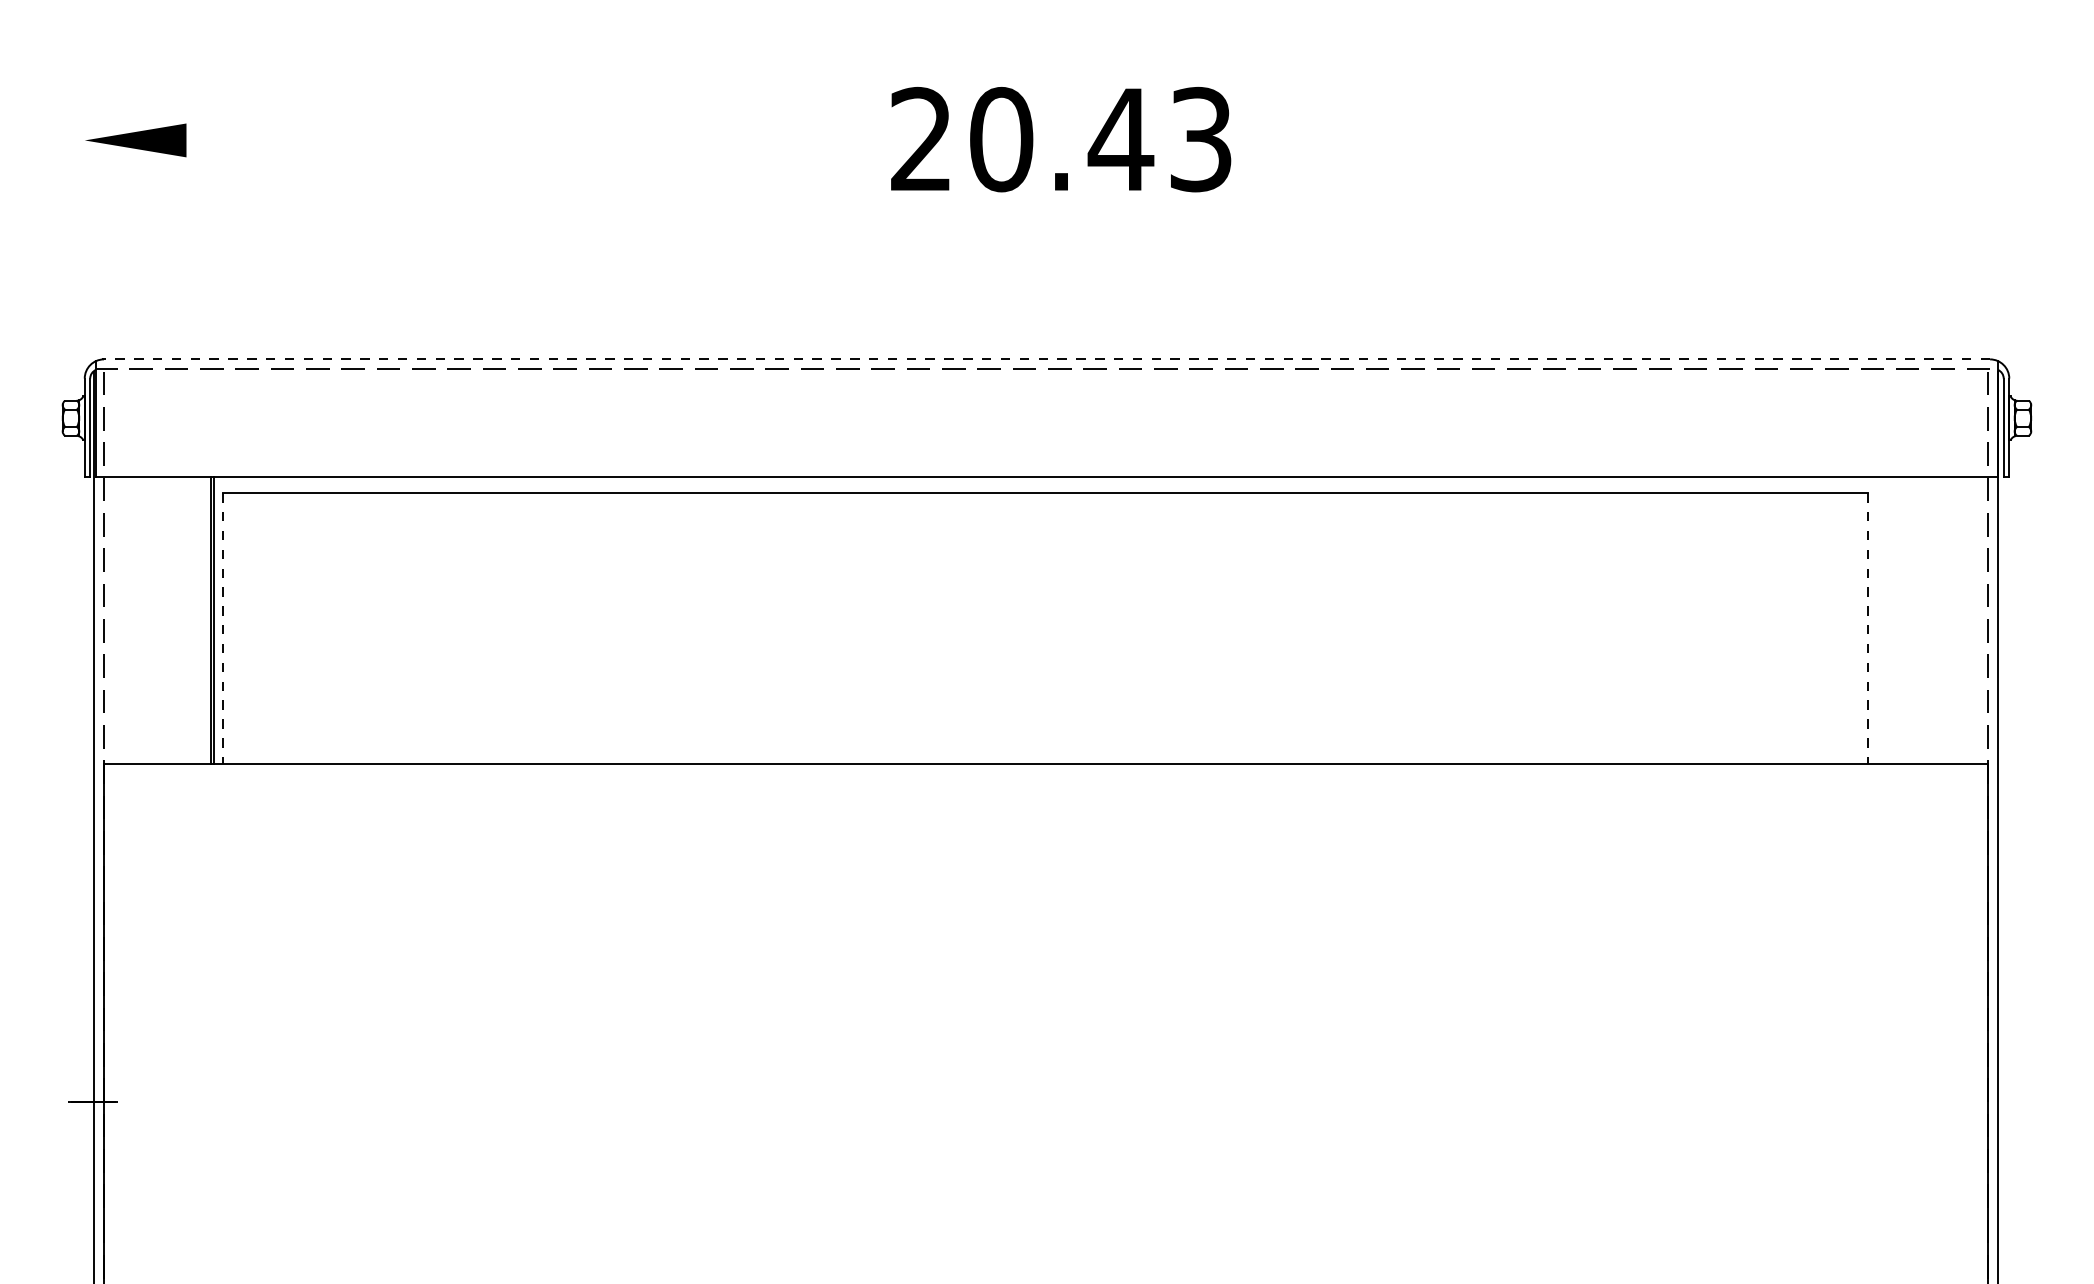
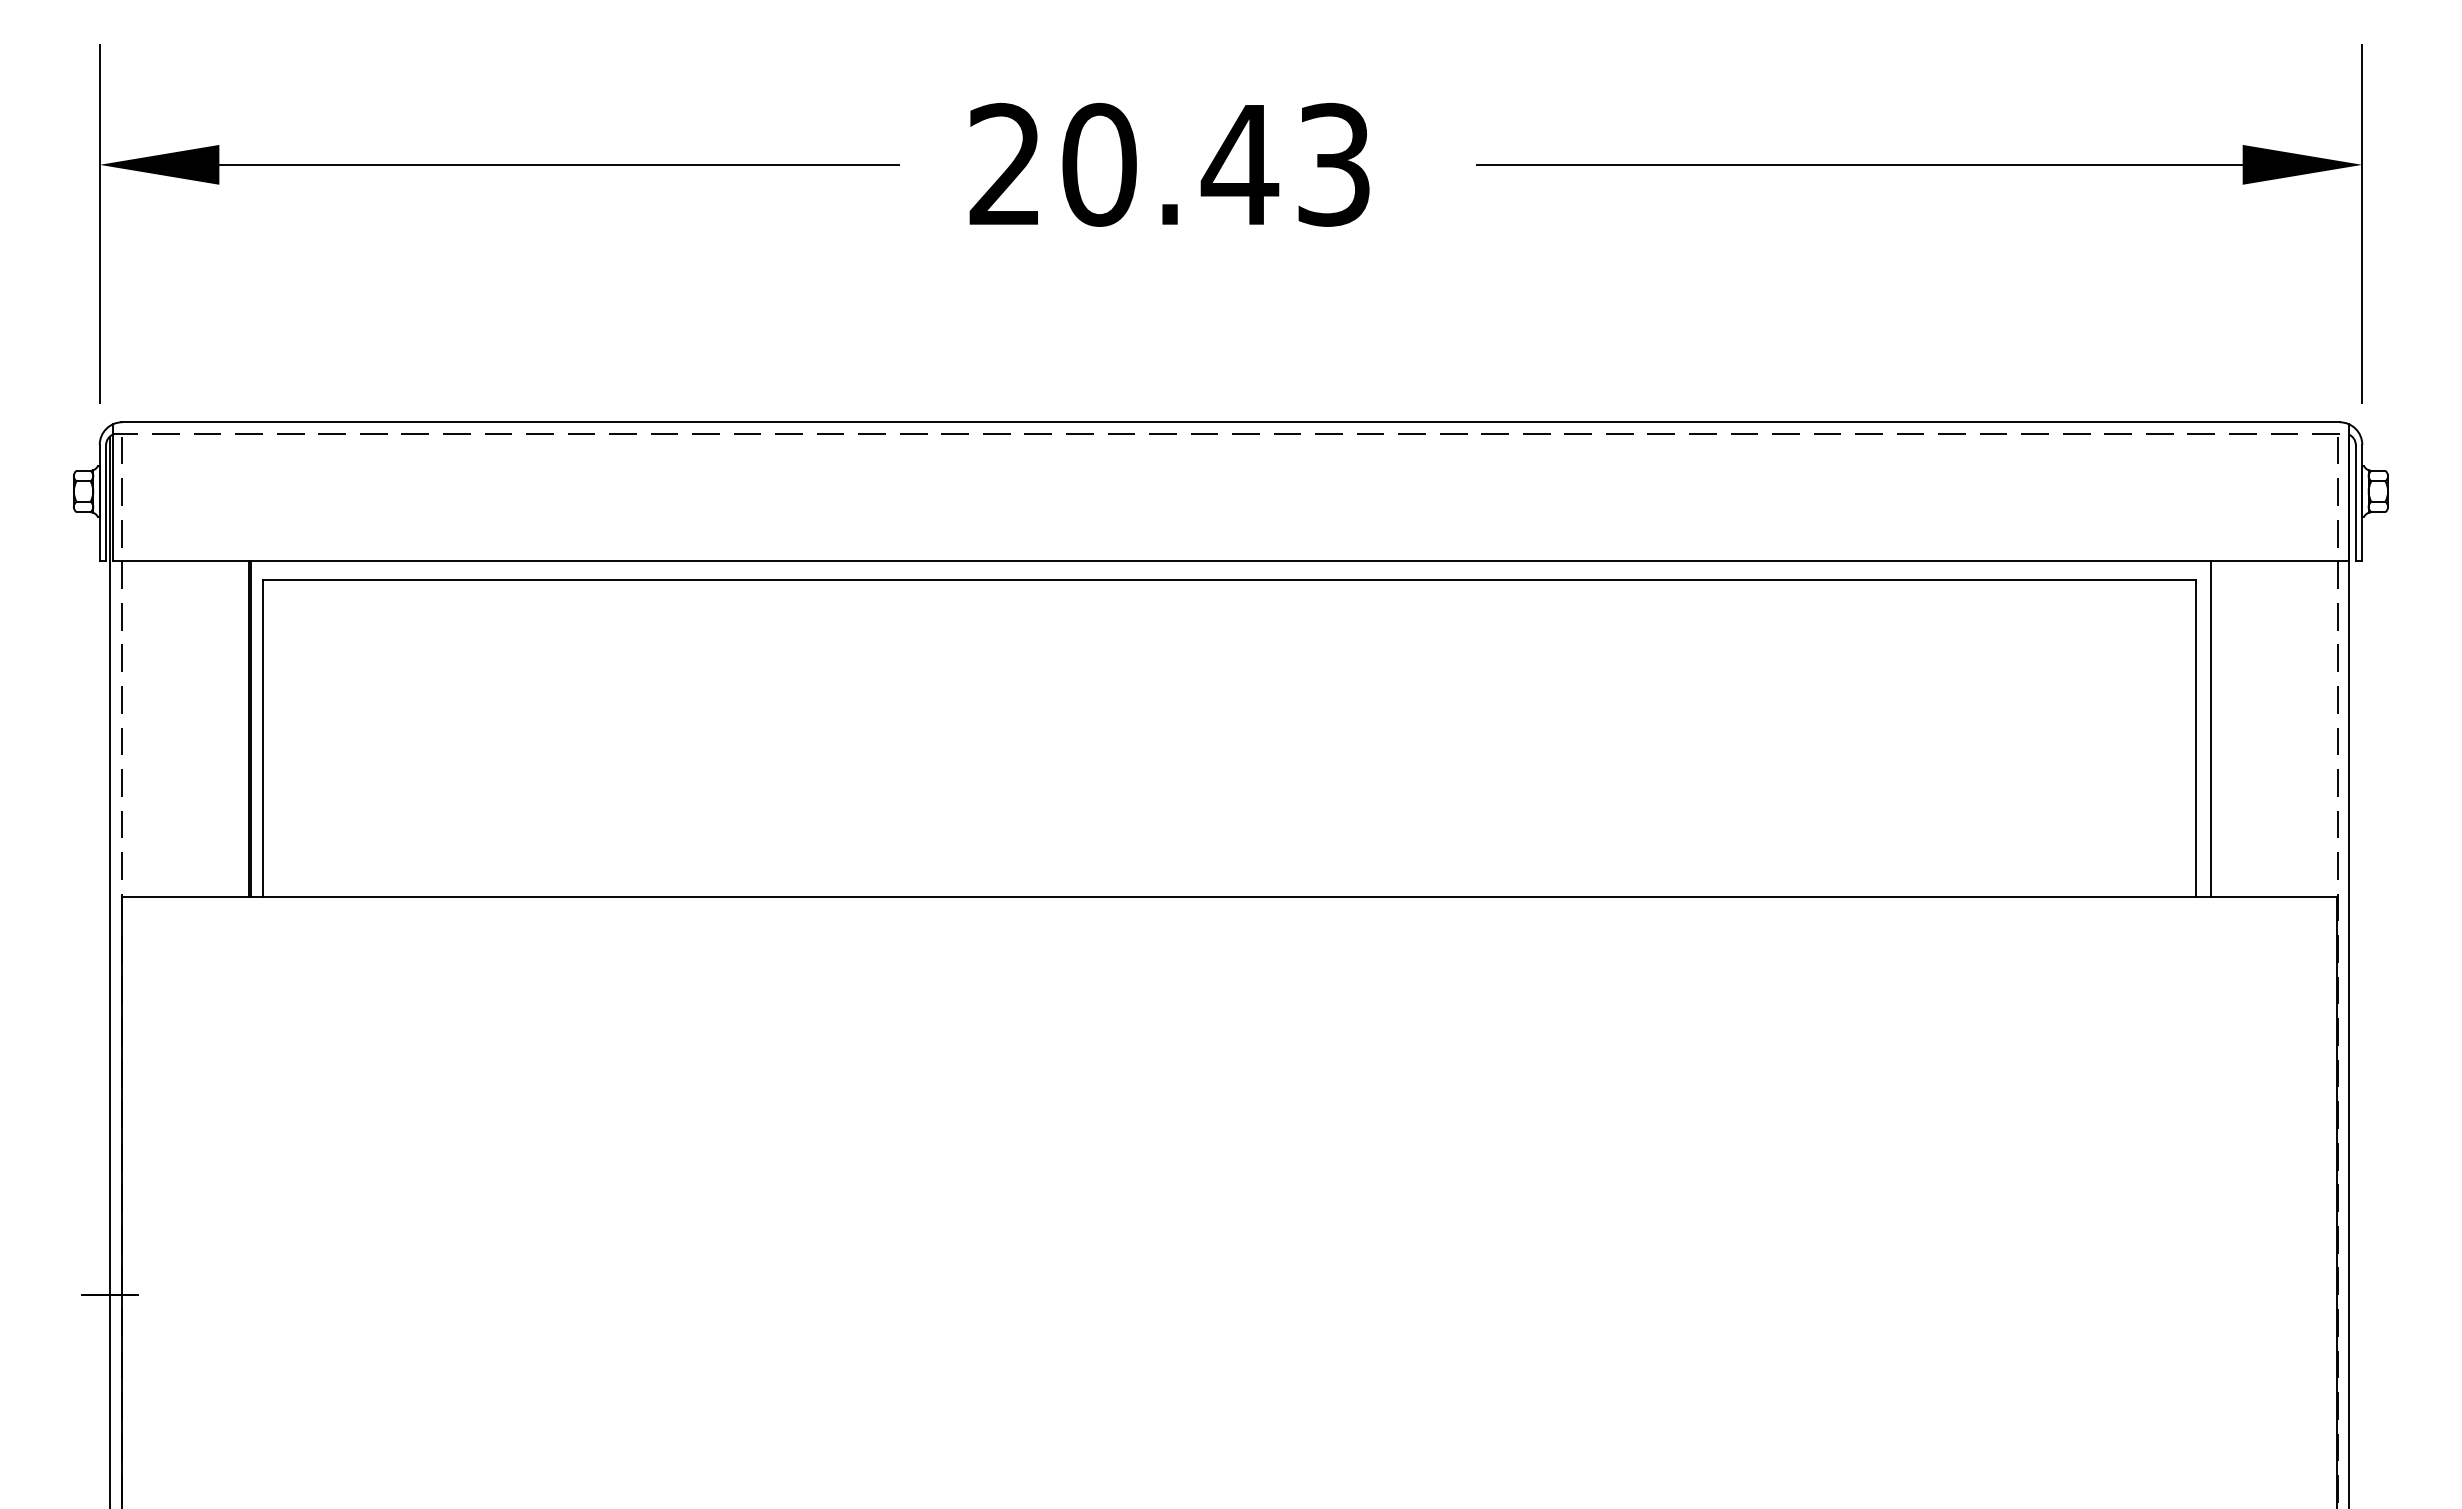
text: (1061, 139) -> (1169, 164), moved
line: (475, 140) -> (559, 164), added
part: (1632, 140) -> (1919, 165), added
line: (84, 191) -> (99, 224), added
line: (1046, 359) -> (1230, 422), dashed -> solid
line: (1880, 619) -> (2210, 728), added
line: (223, 628) -> (262, 738), dashed -> solid
line: (1868, 628) -> (2196, 738), dashed -> solid

